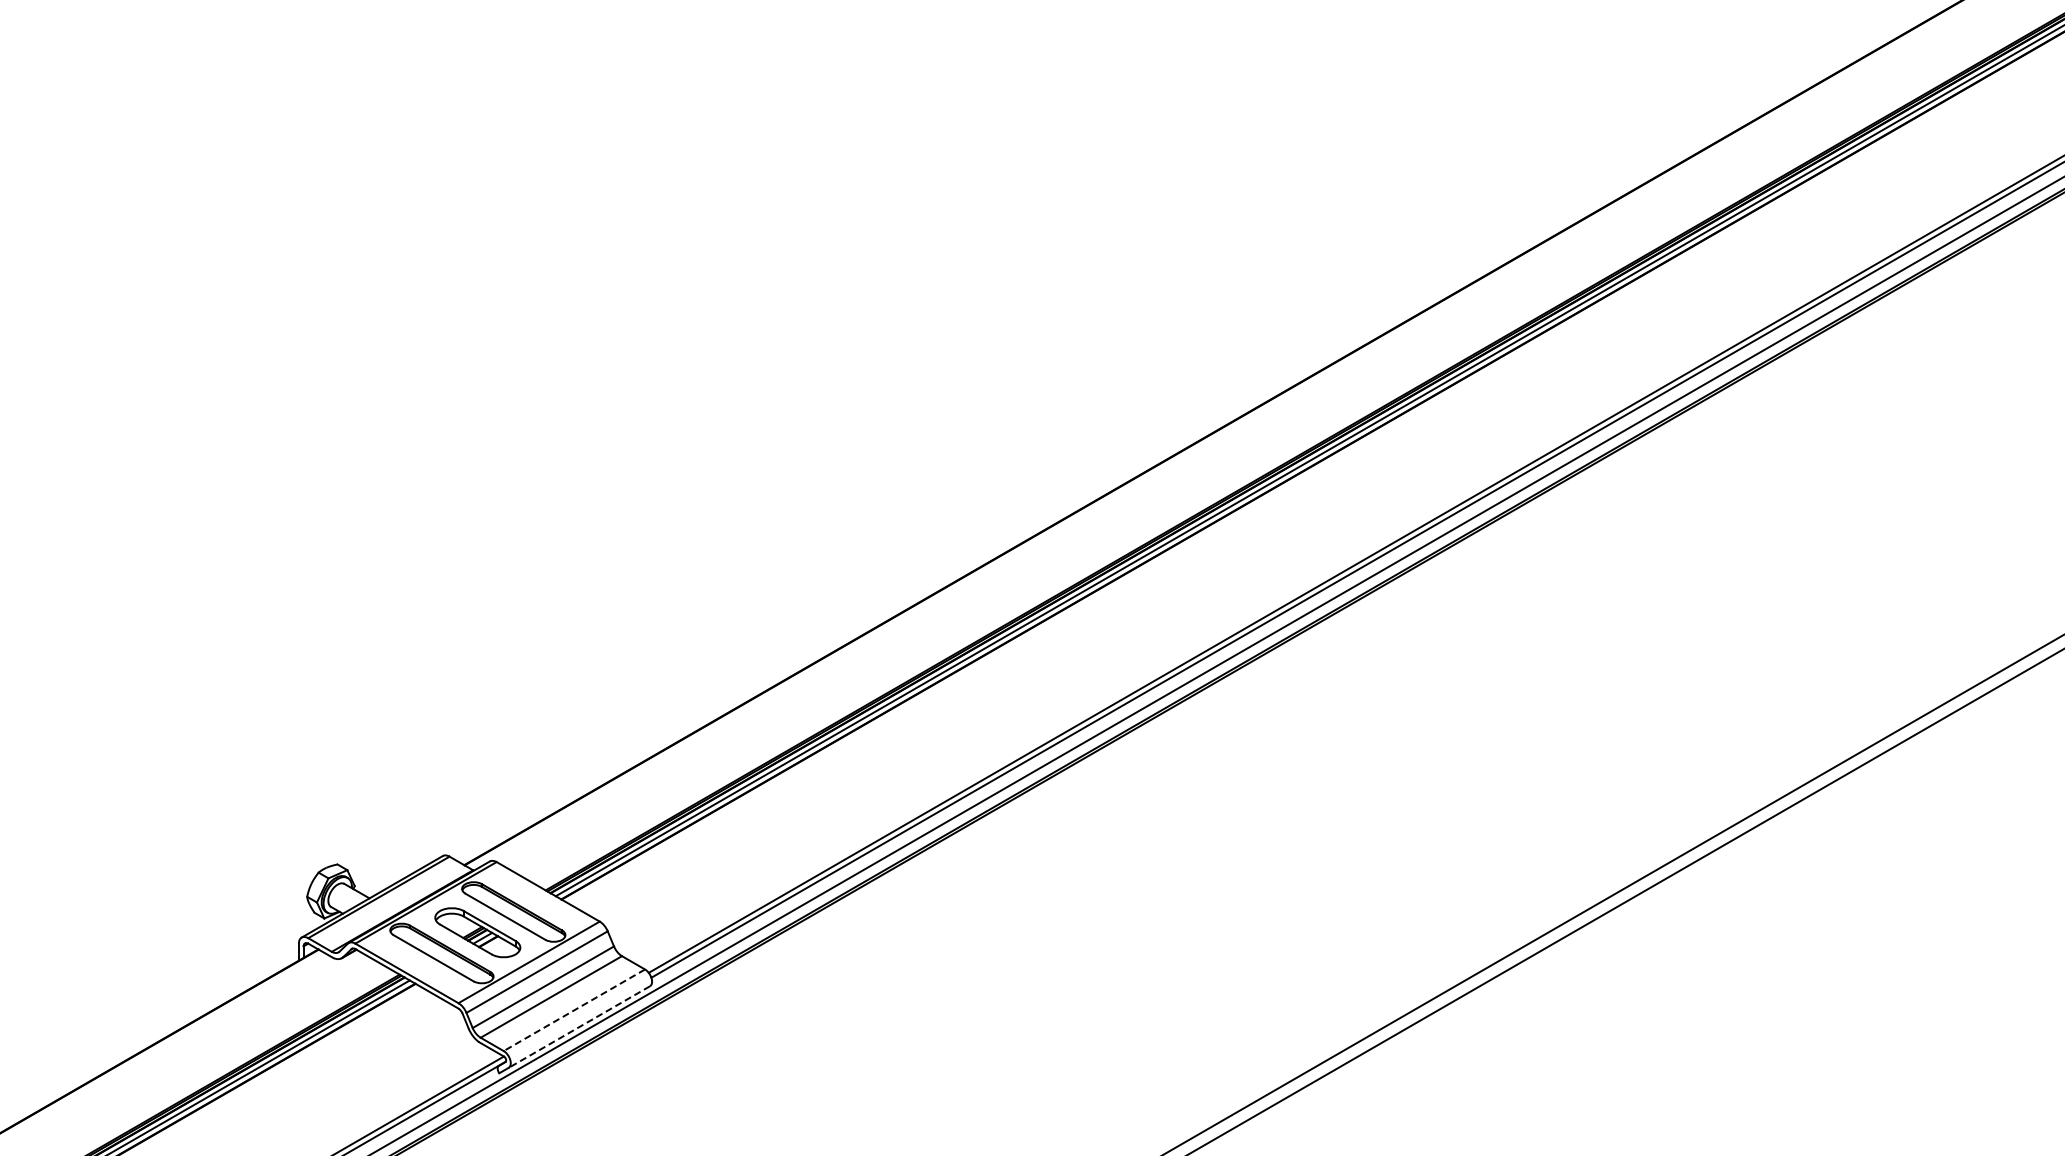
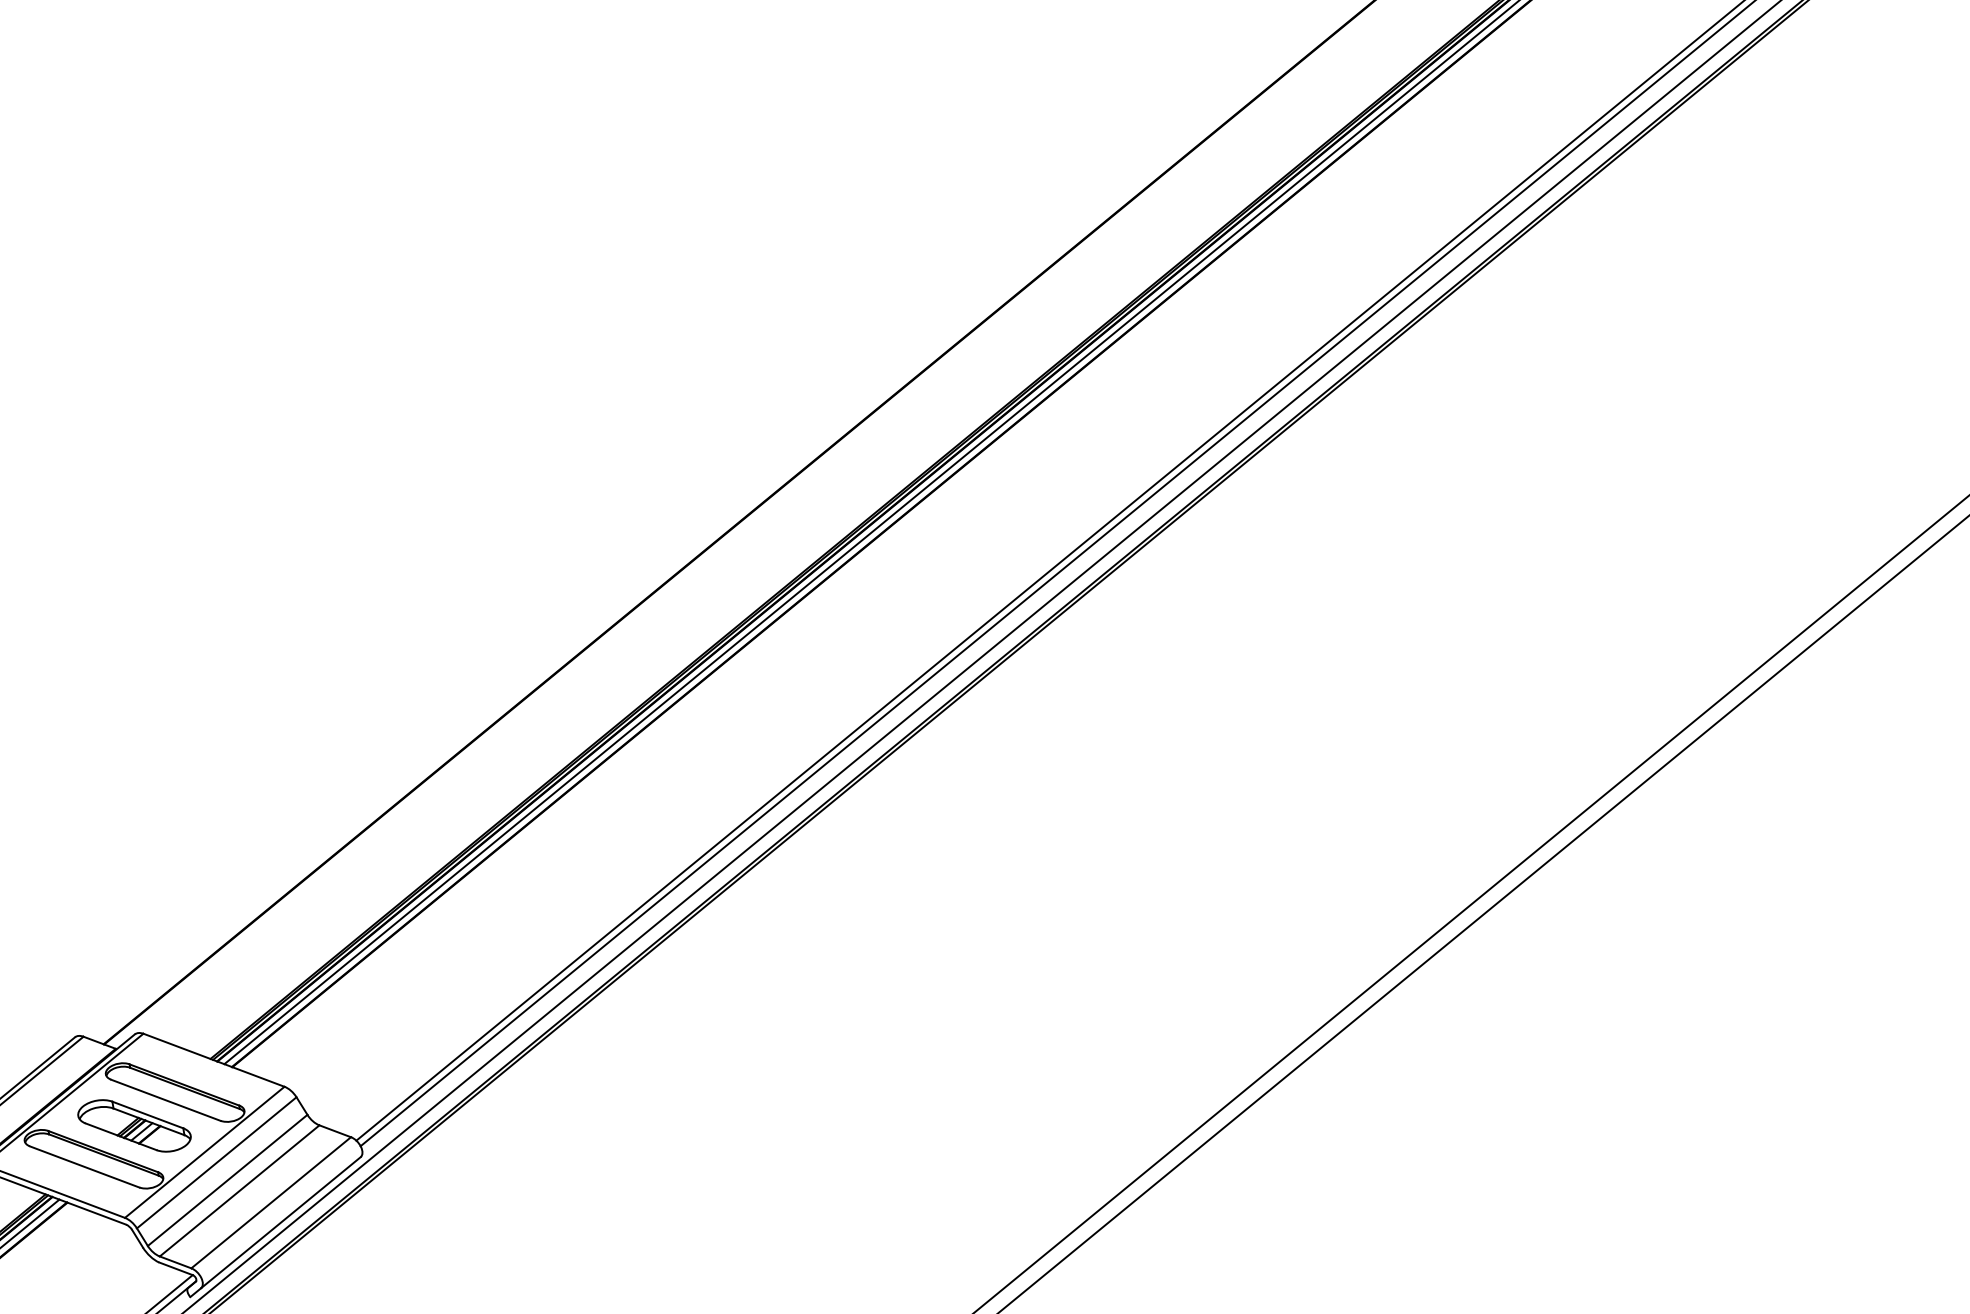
line: (574, 1010) -> (271, 1203), dashed -> solid
line: (579, 1027) -> (281, 1223), dashed -> solid

